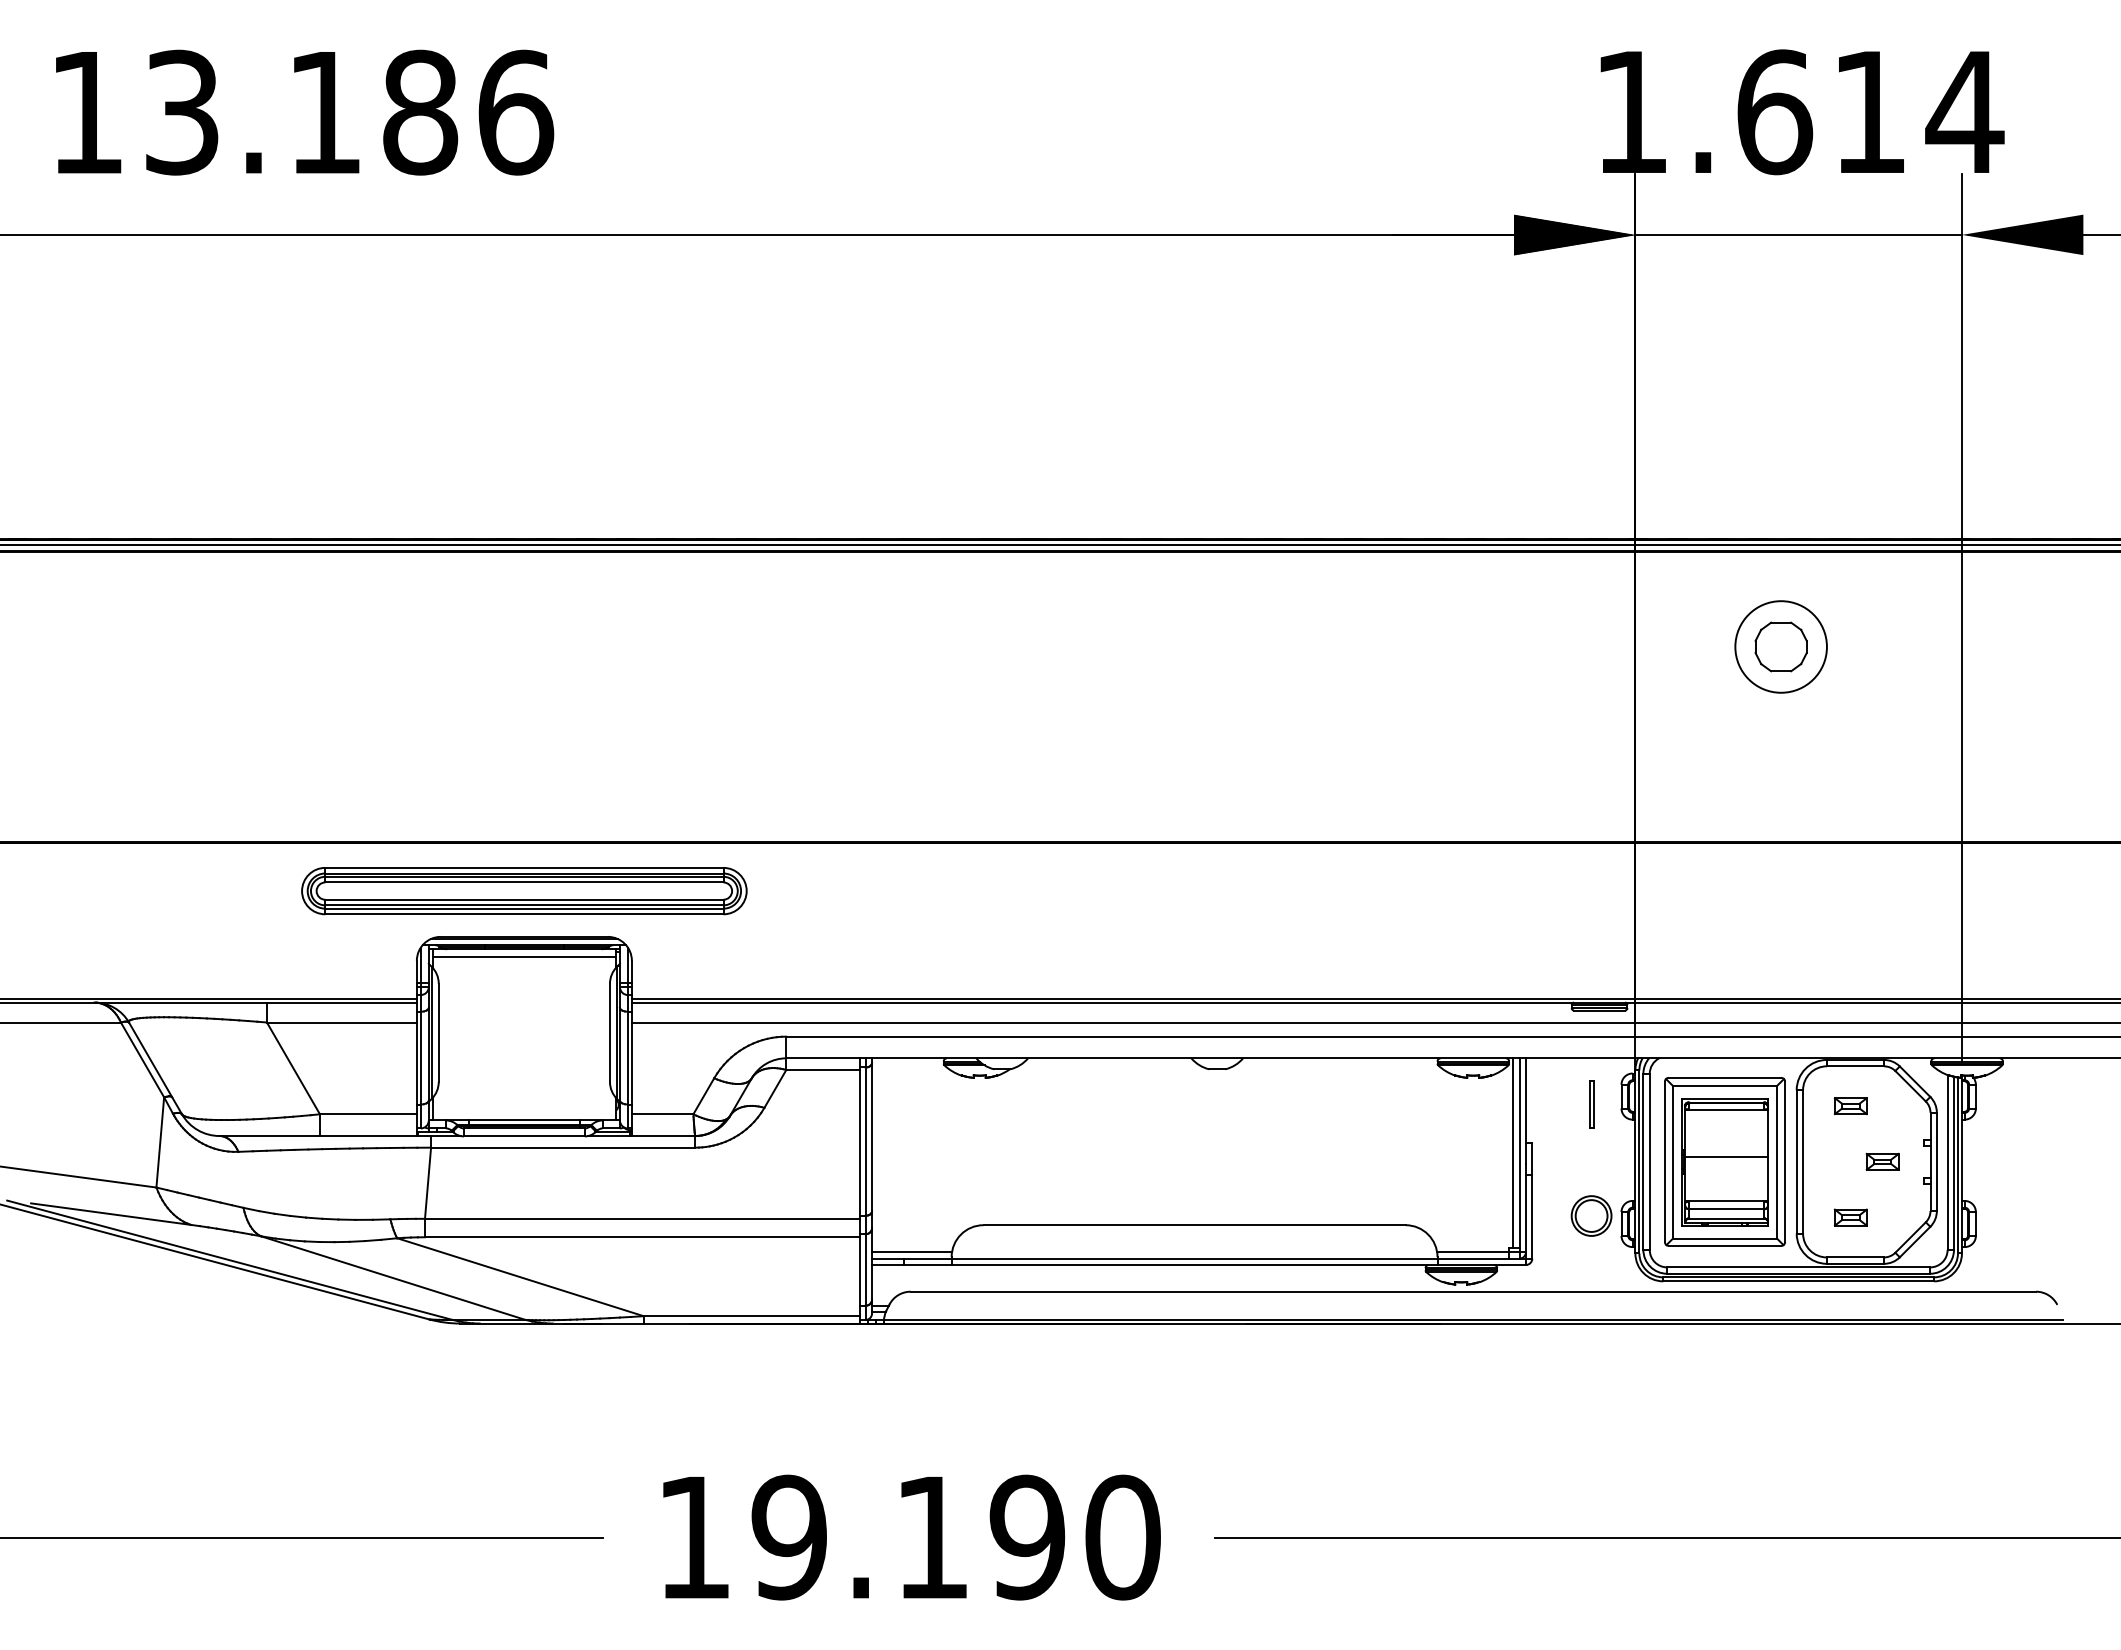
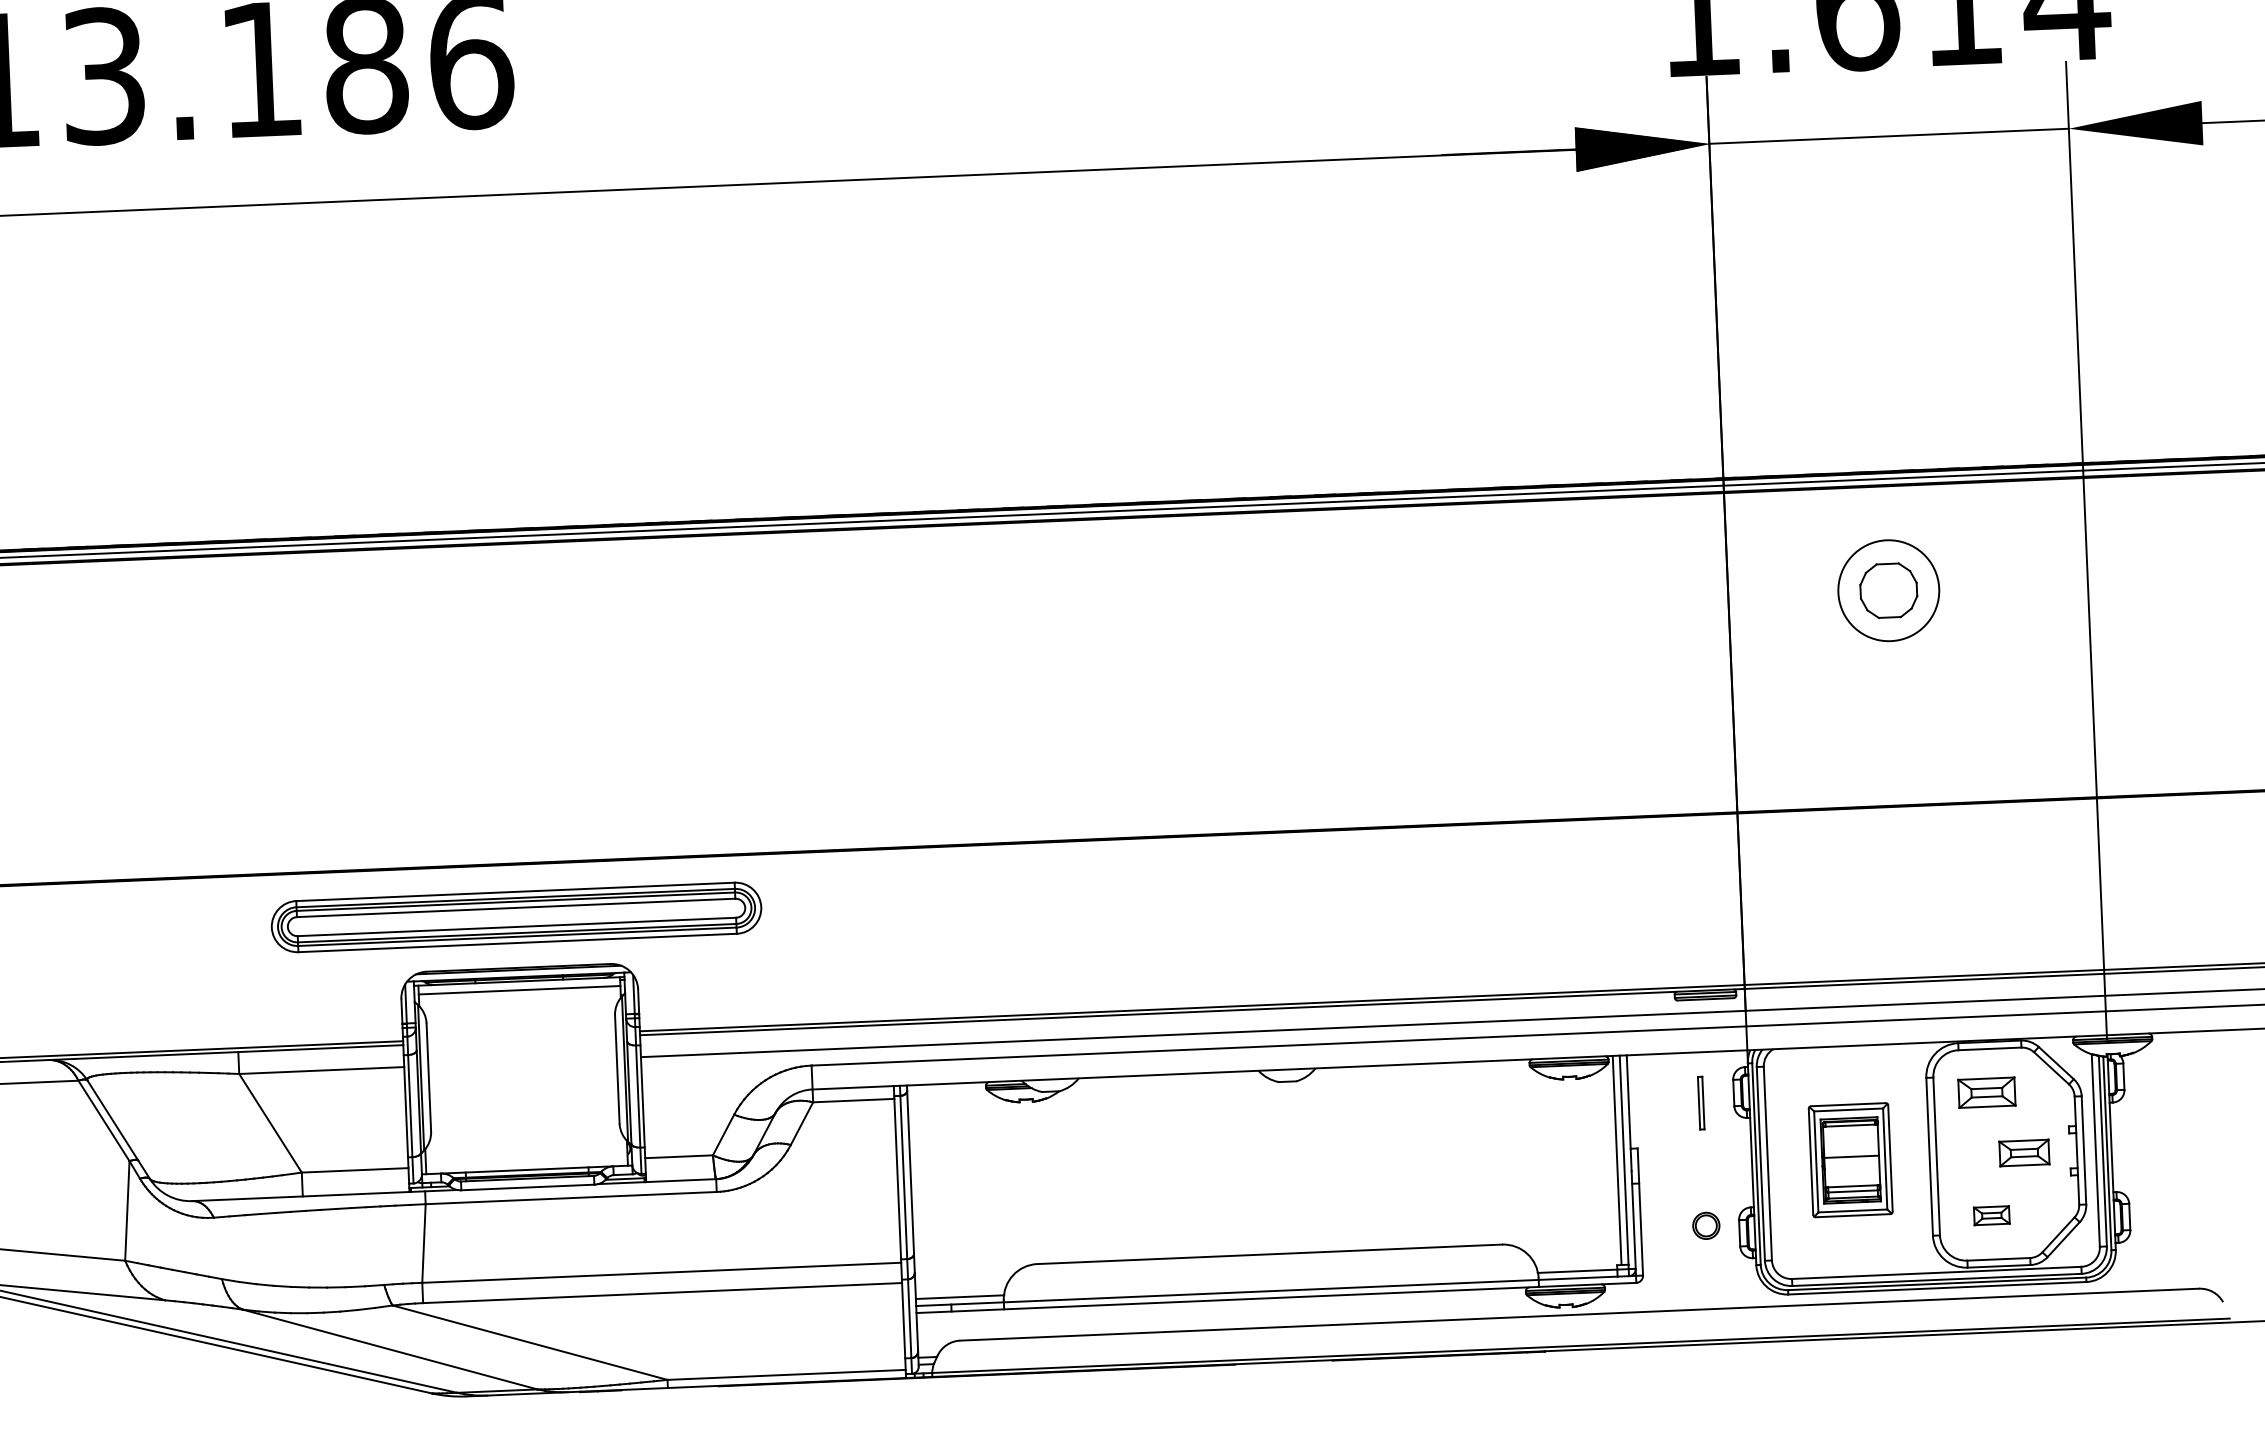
part: (1850, 1106) -> (1986, 1093), size x1.6
part: (1724, 1161) -> (1850, 1159), size x0.6
part: (1882, 1161) -> (2024, 1152), size x1.4
part: (1591, 1215) -> (1706, 1225), size x0.6

